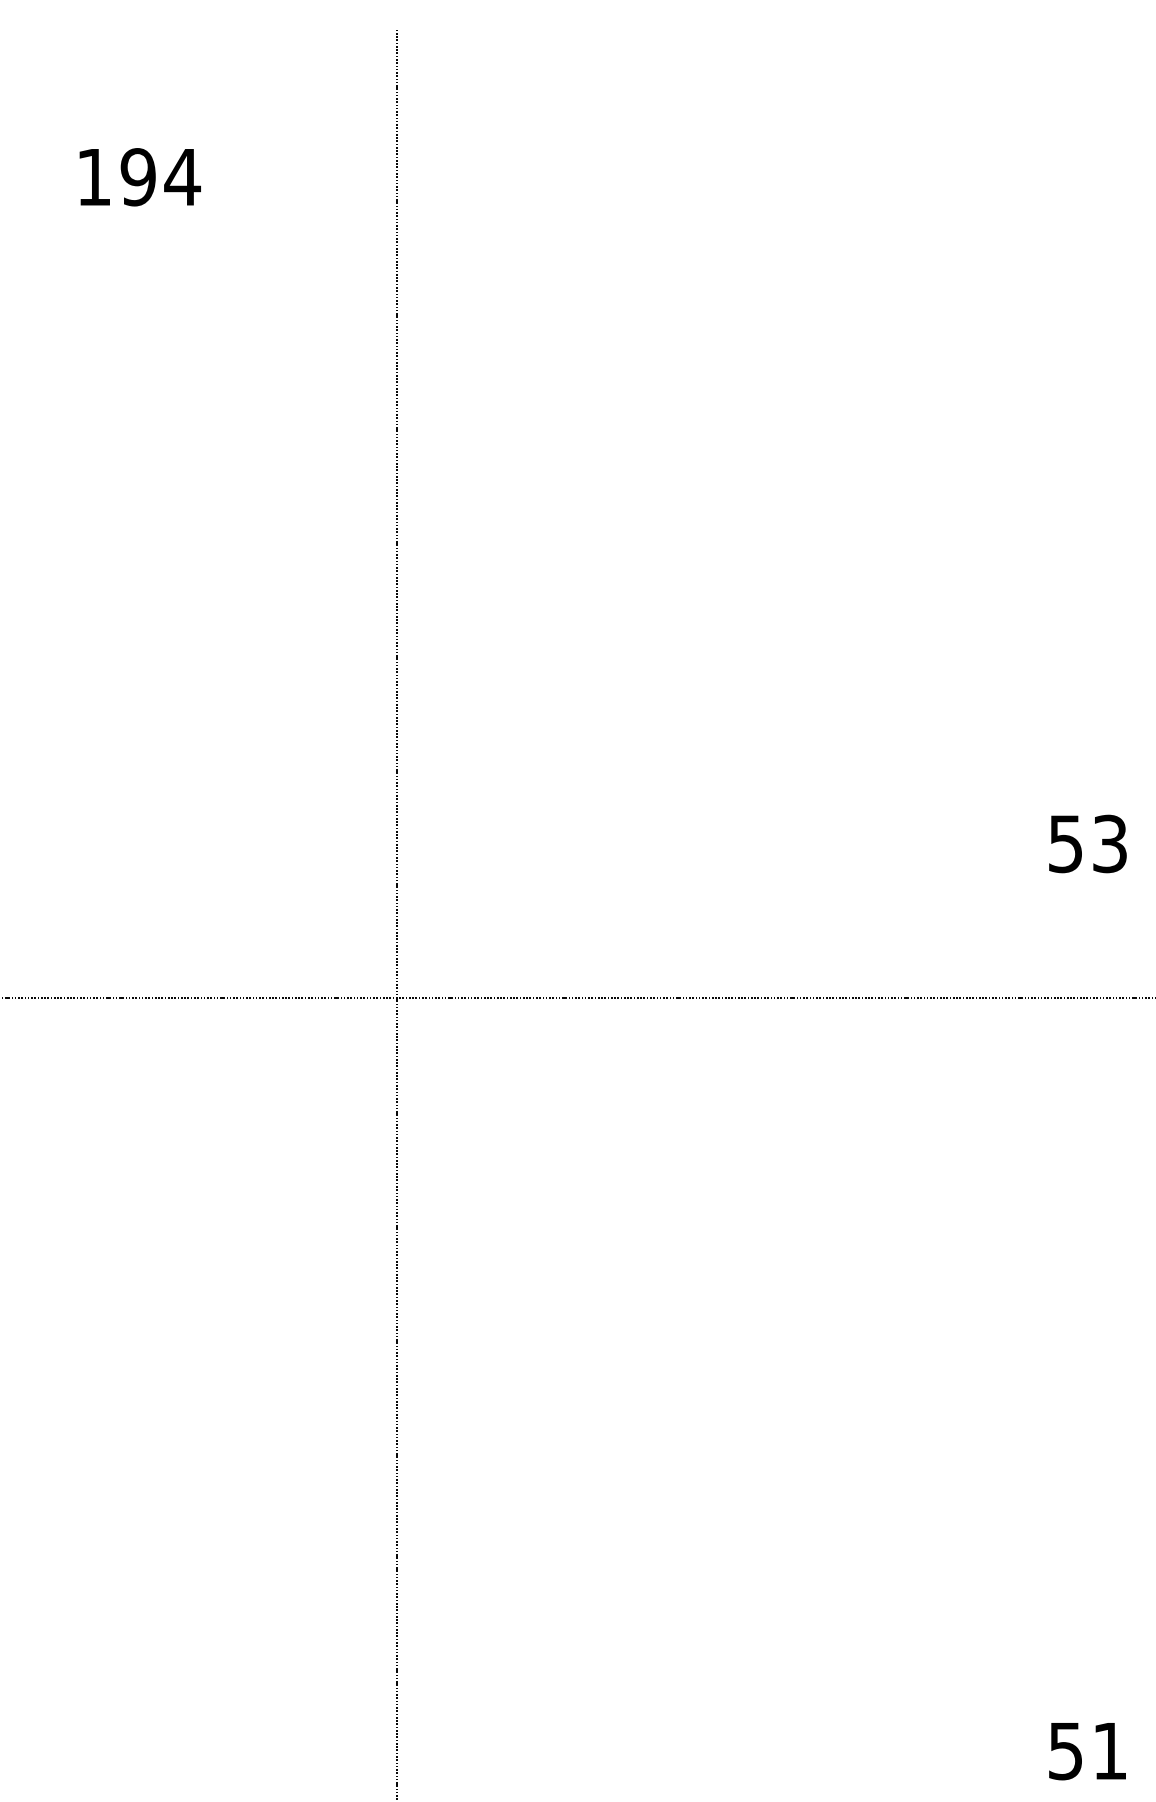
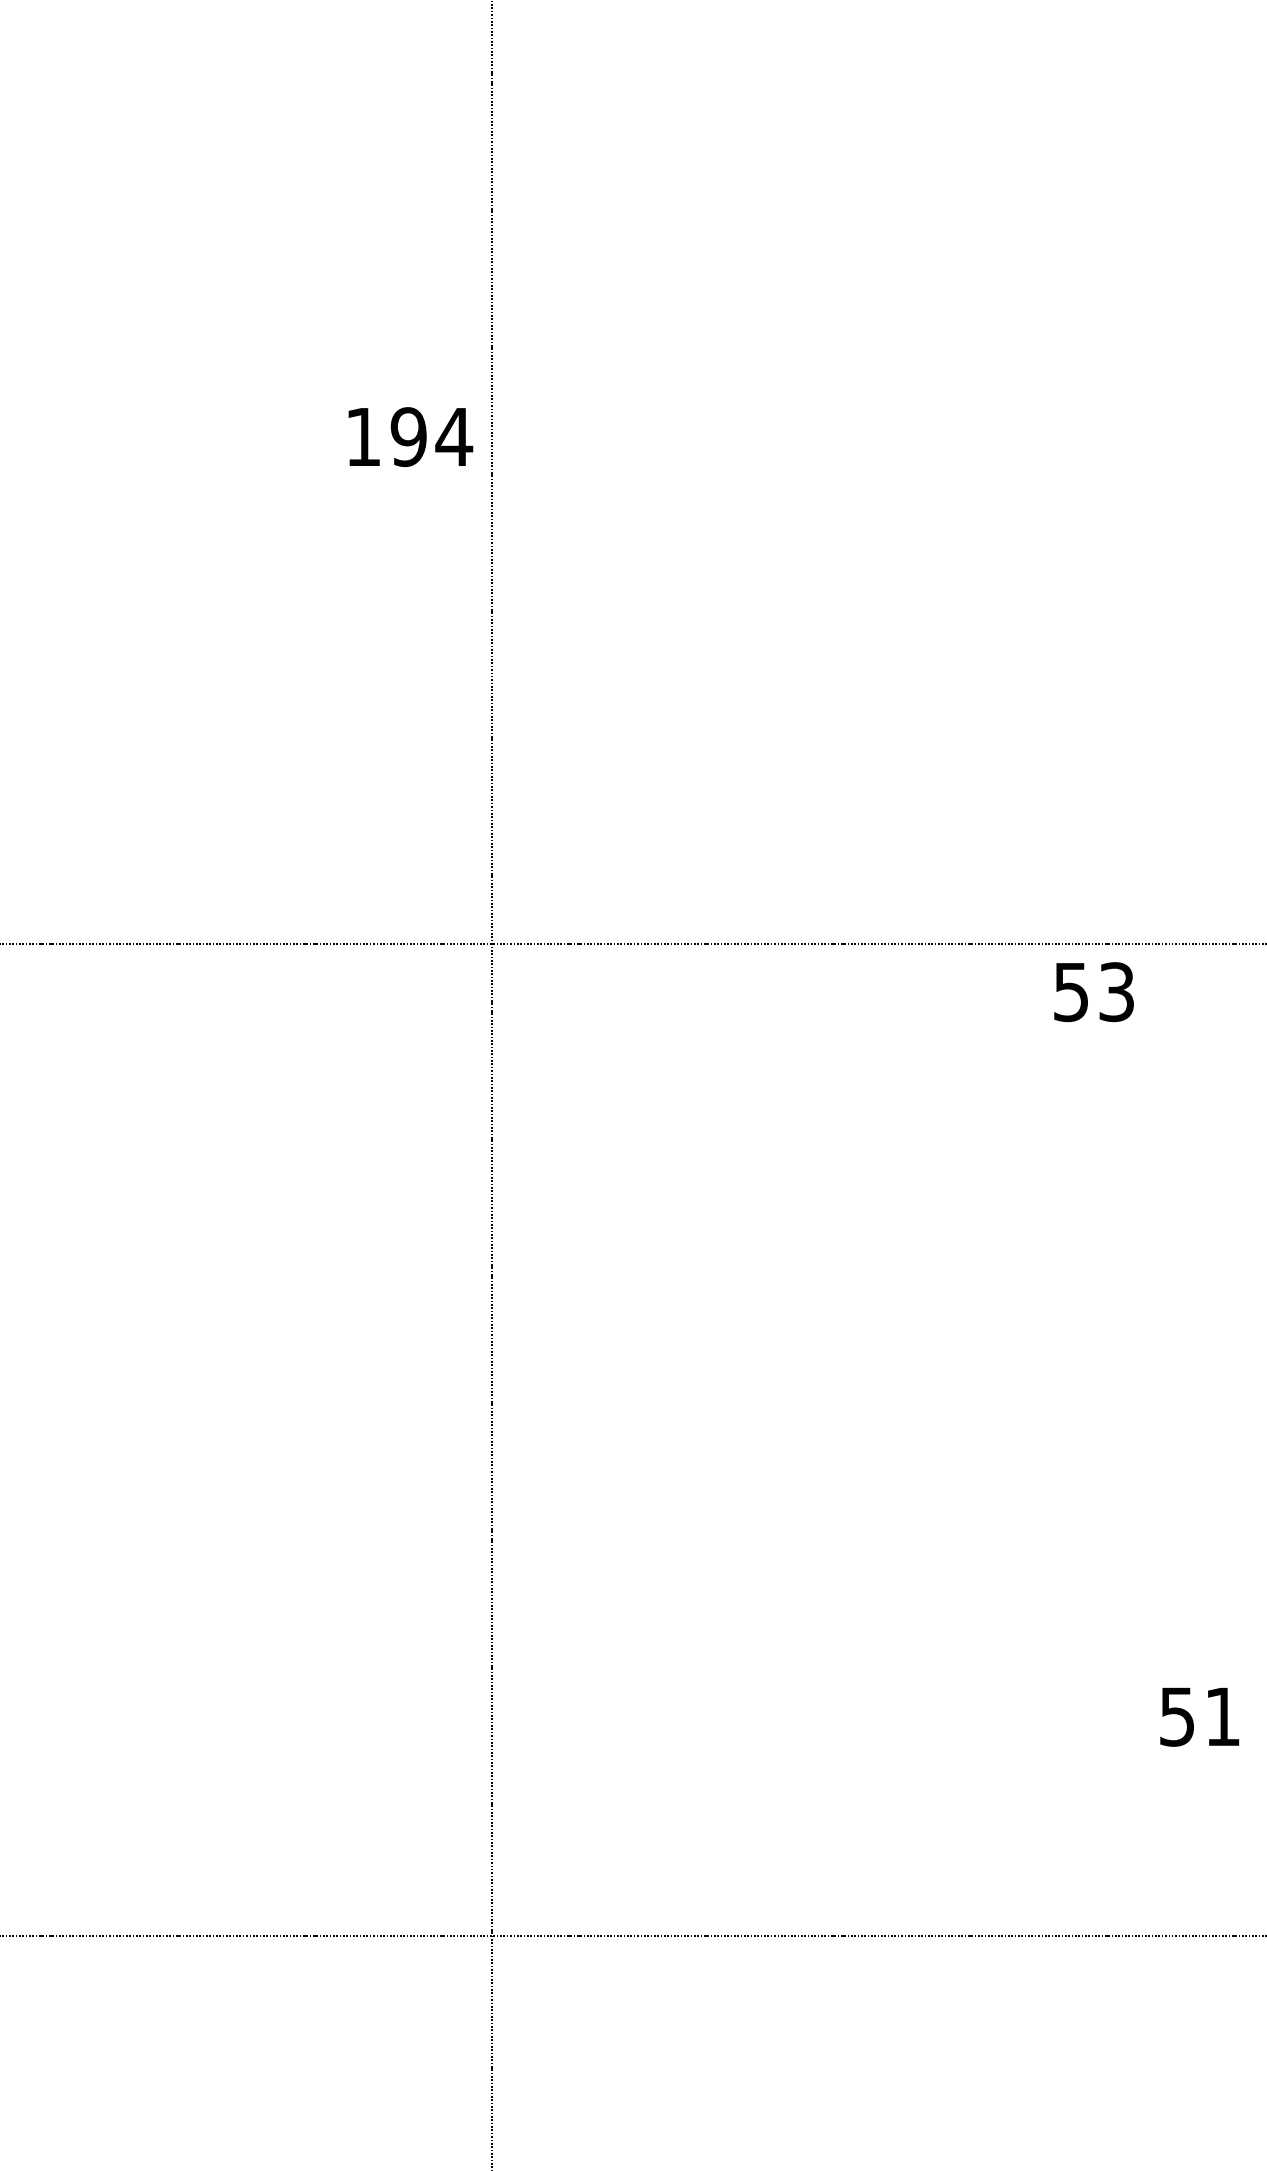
text: (139, 177) -> (410, 437), moved
text: (1087, 844) -> (1093, 992), moved

